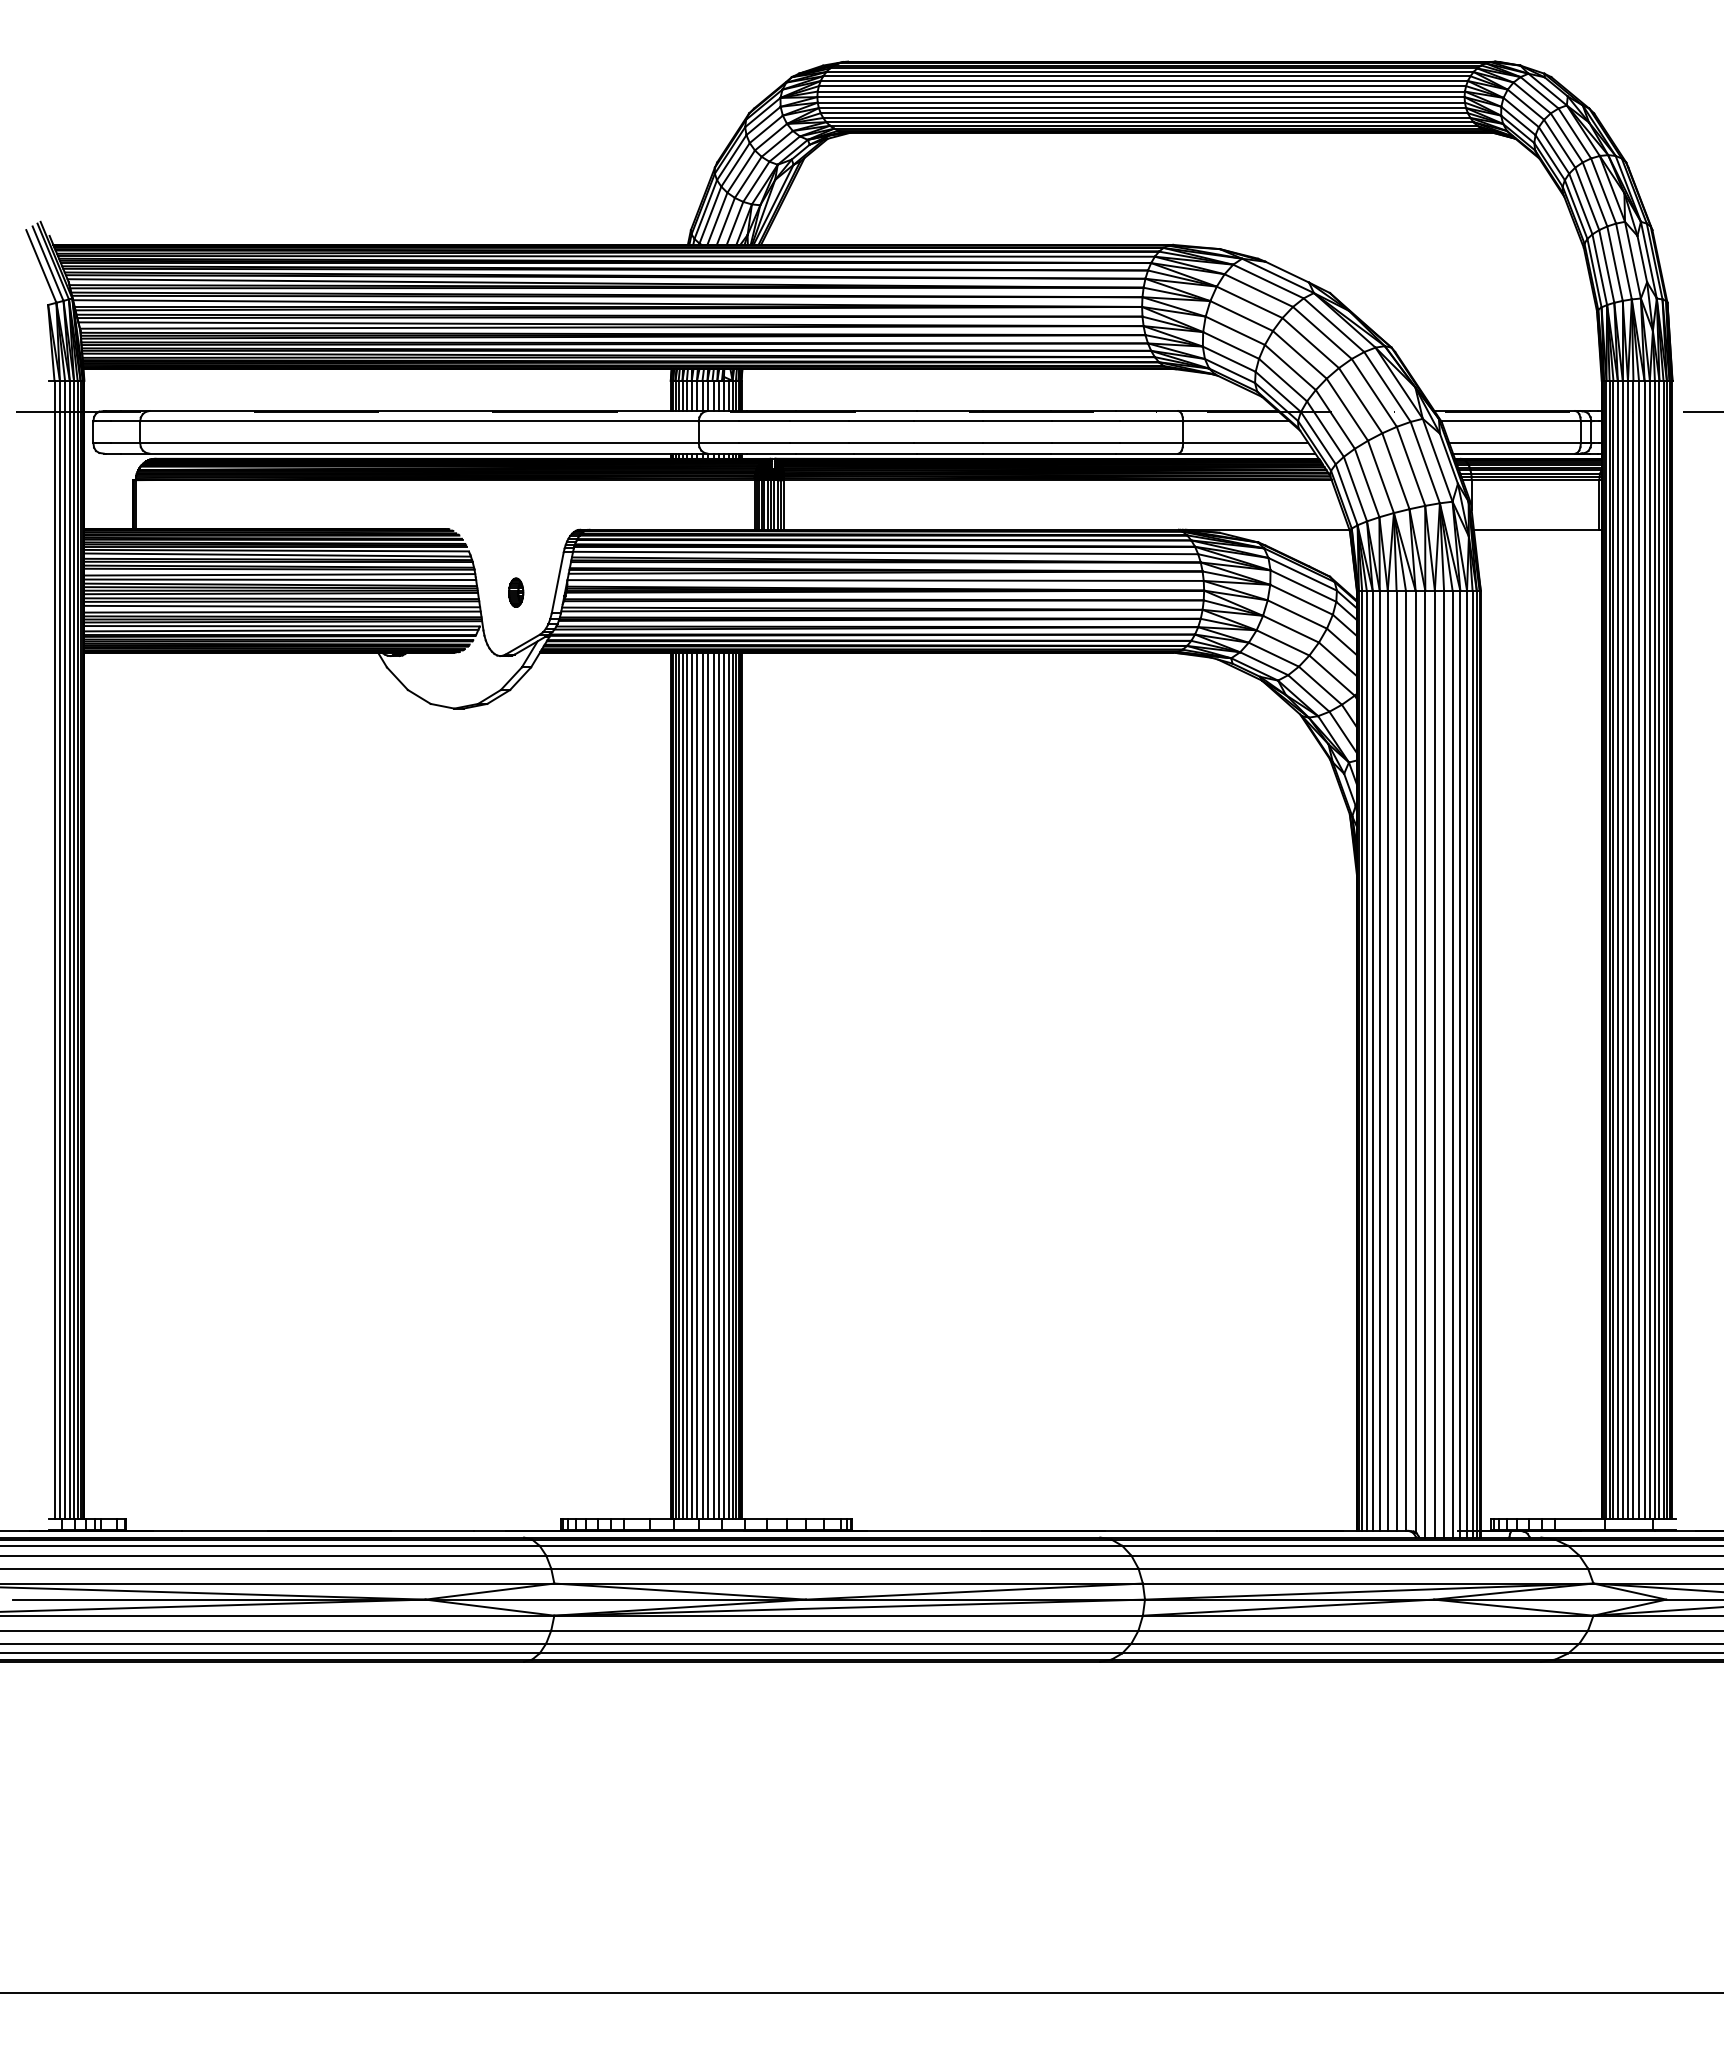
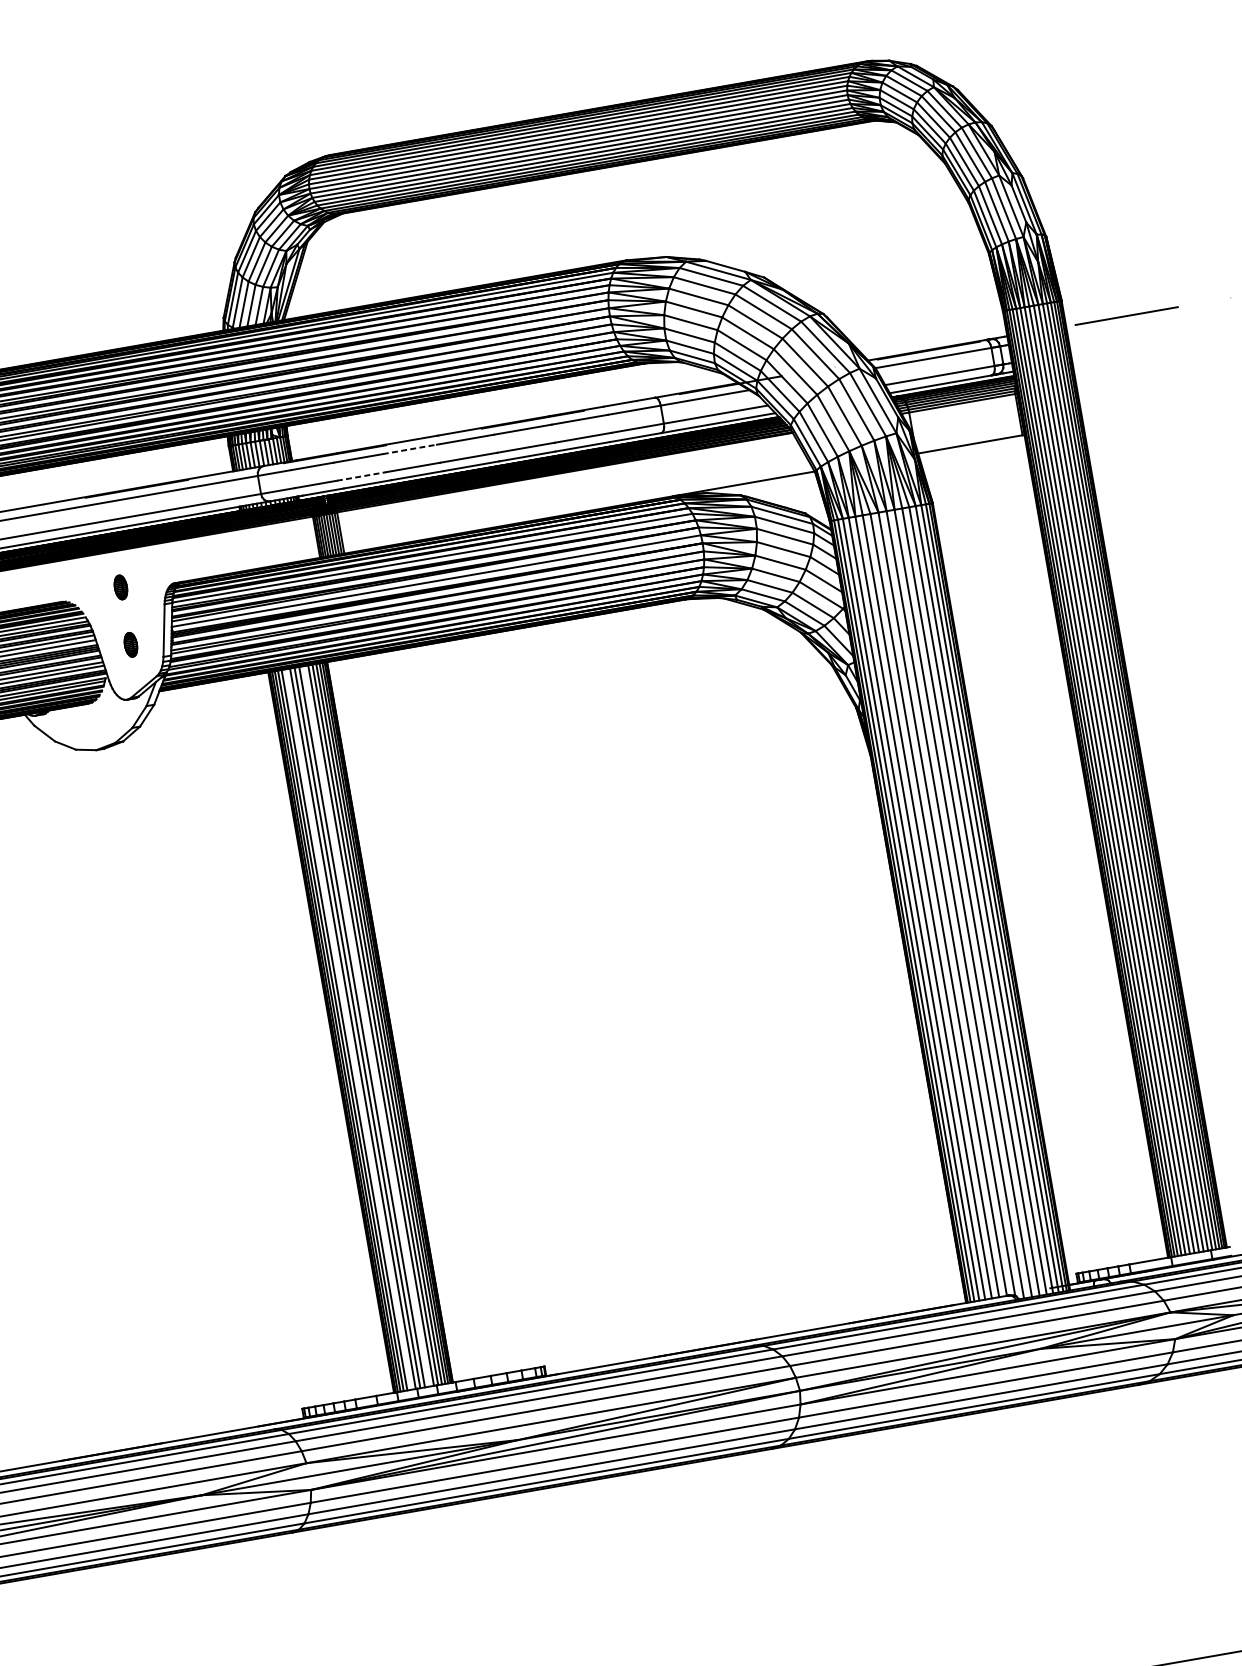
line: (881, 421) -> (409, 449), solid -> dashed
line: (819, 443) -> (361, 476), solid -> dashed
part: (516, 523) -> (121, 587), added
line: (691, 1085) -> (348, 1029), removed
line: (713, 1085) -> (366, 1025), removed

